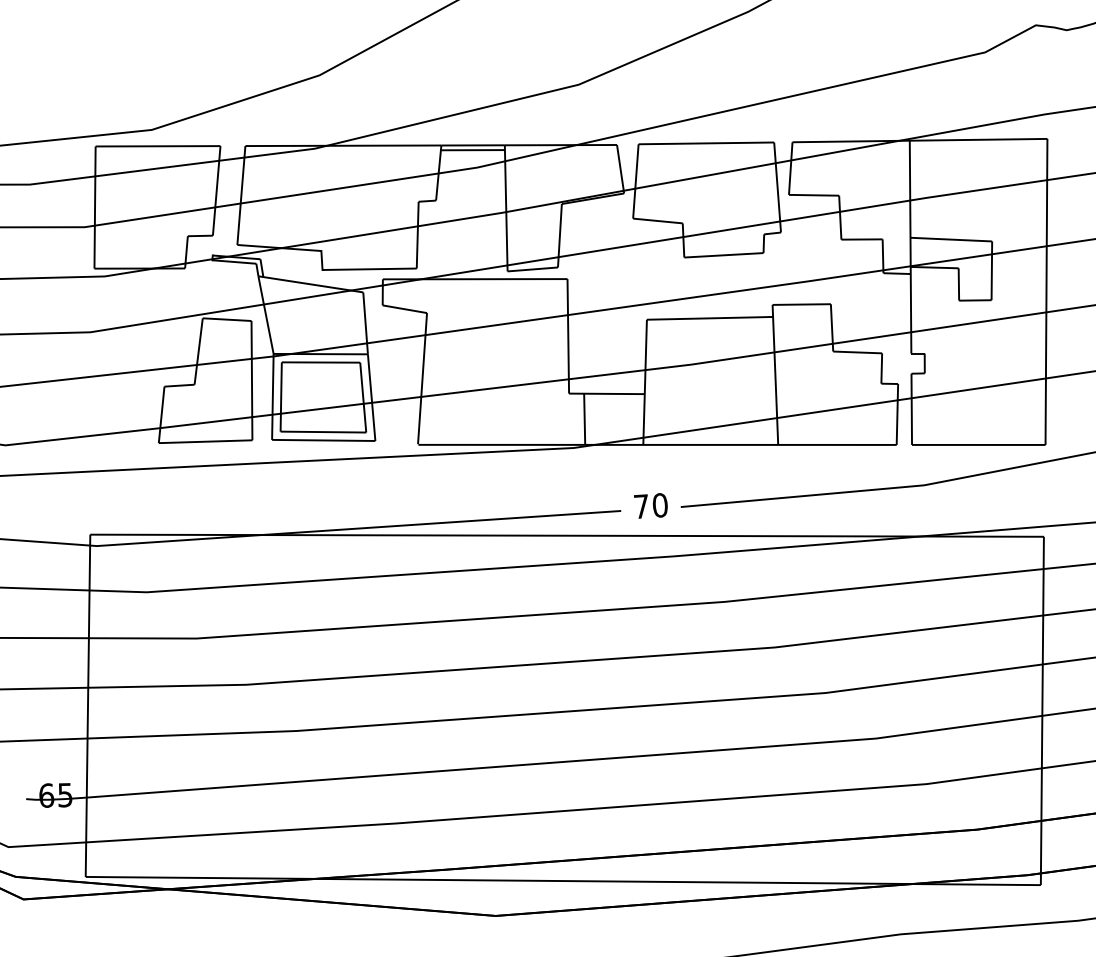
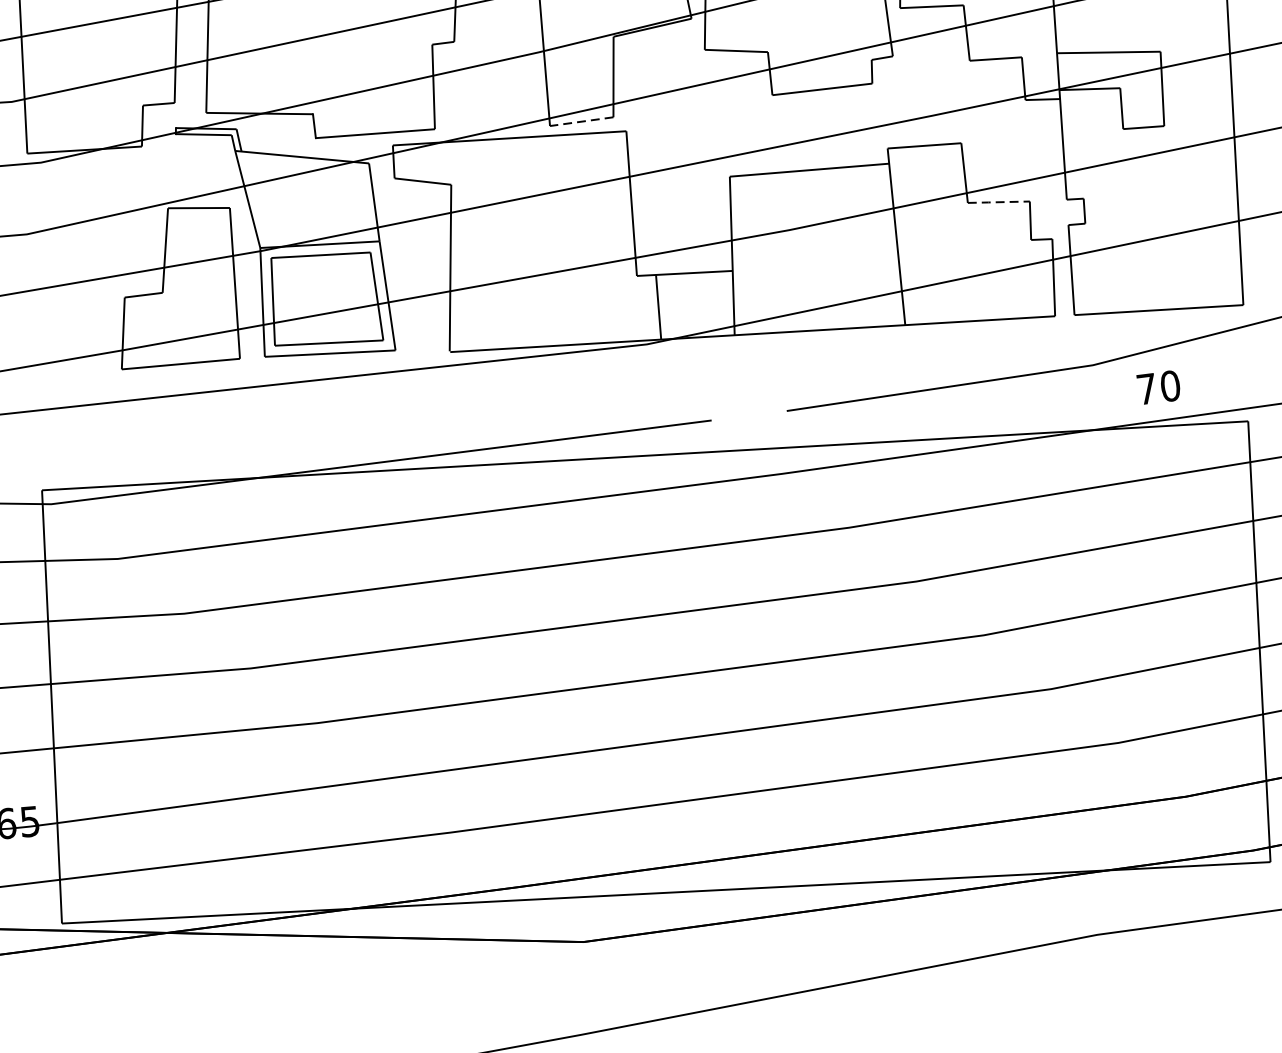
line: (532, 269) -> (581, 121), solid -> dashed
line: (857, 352) -> (998, 202), solid -> dashed
text: (650, 505) -> (1158, 387), moved

